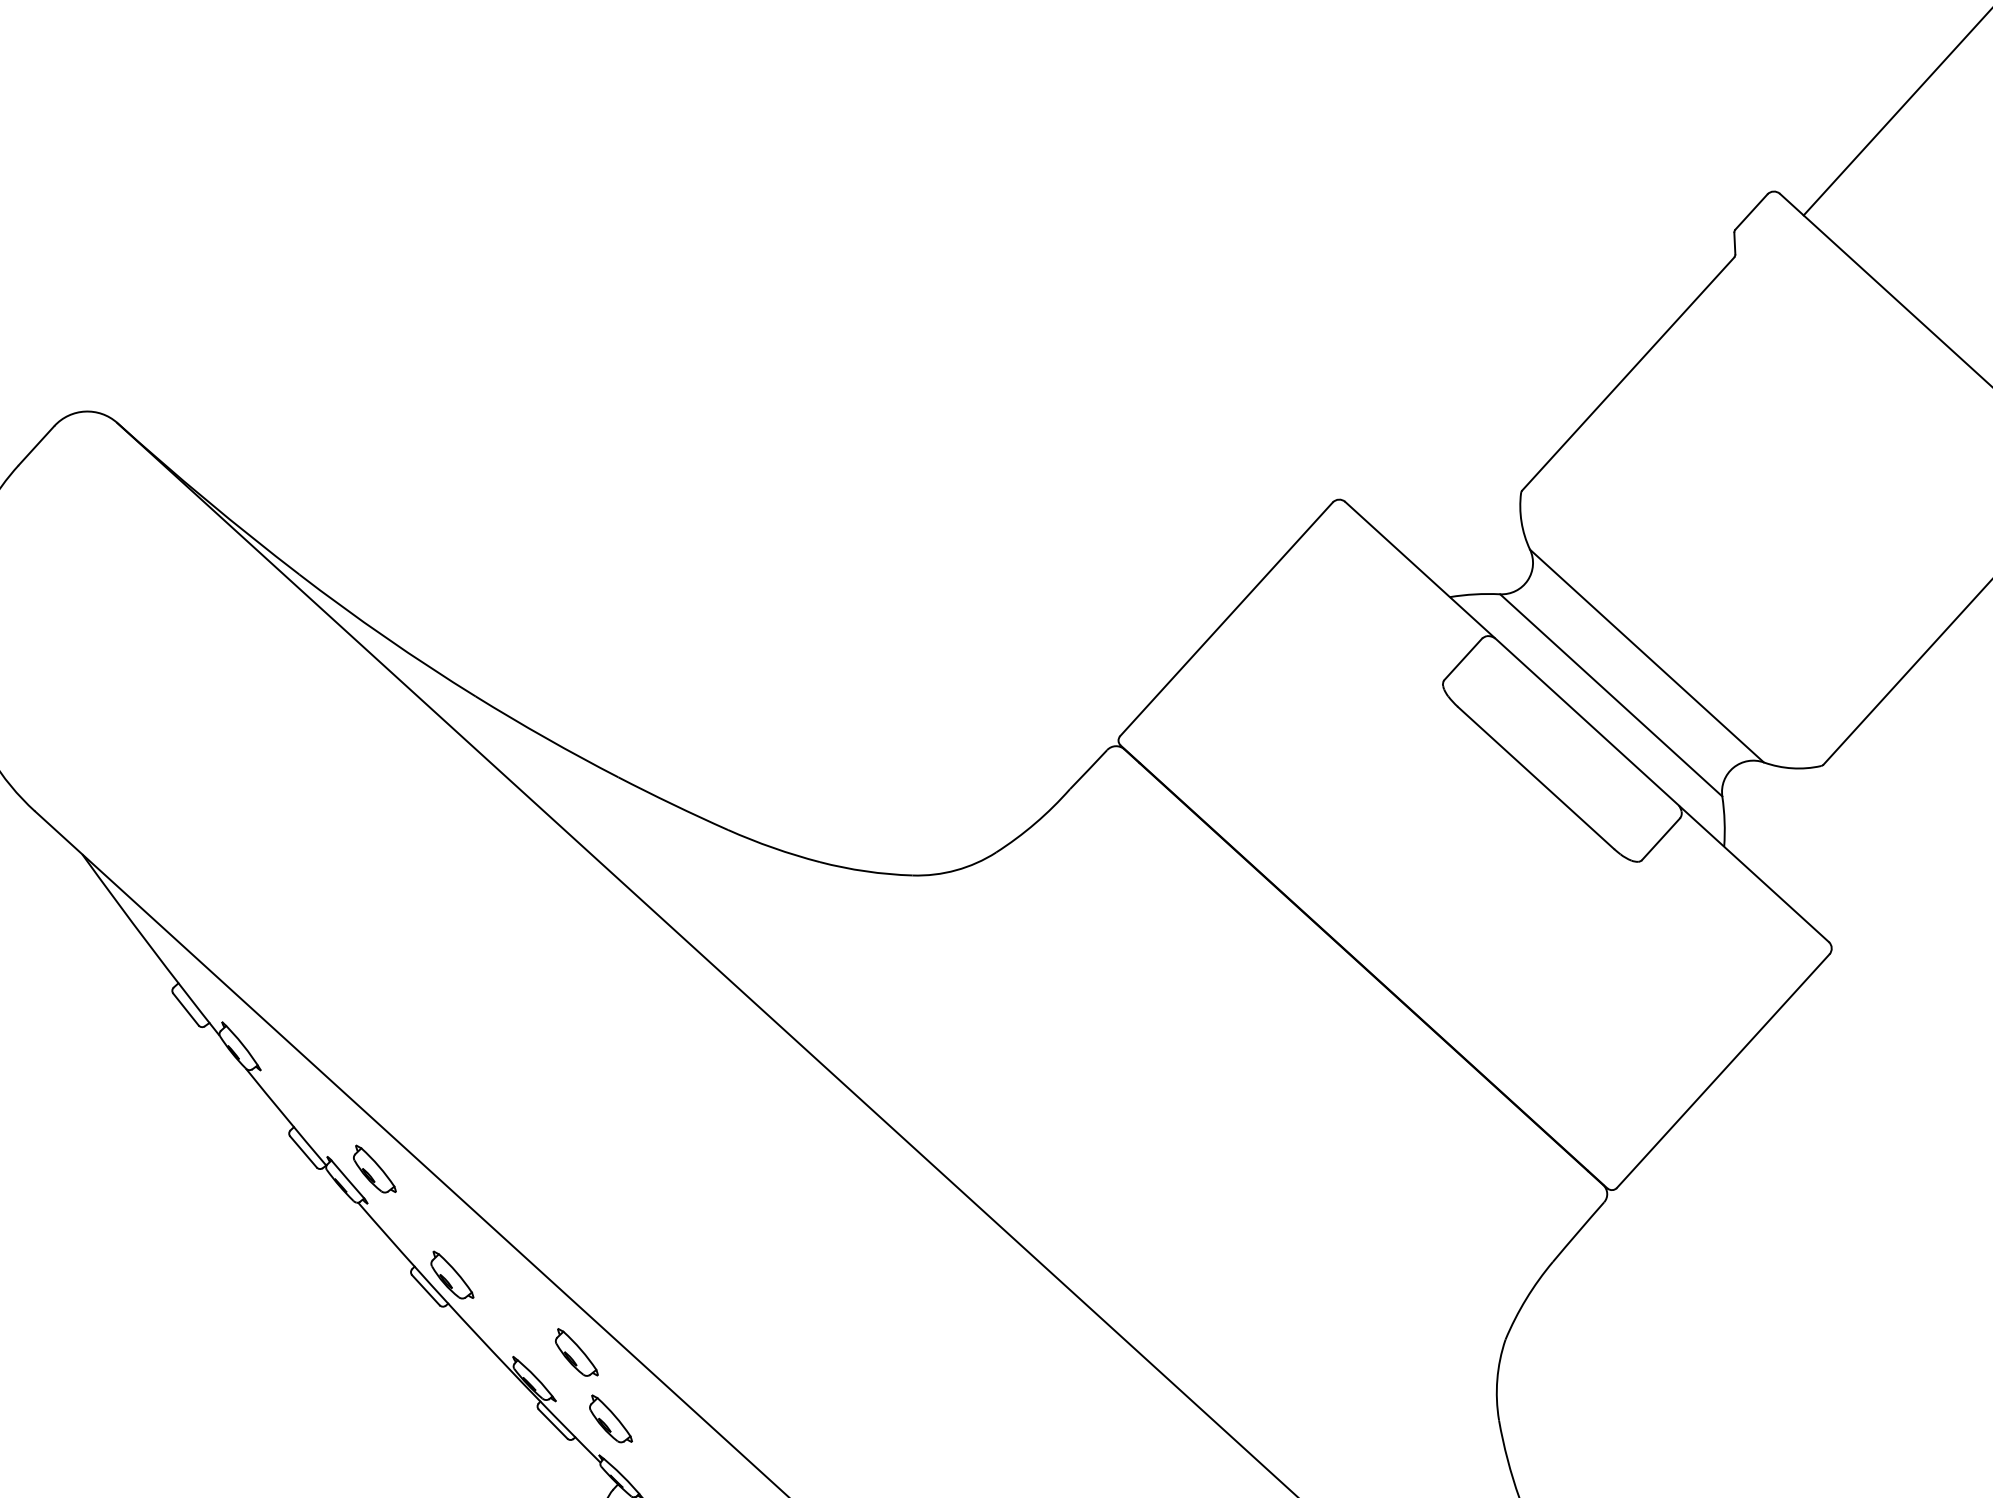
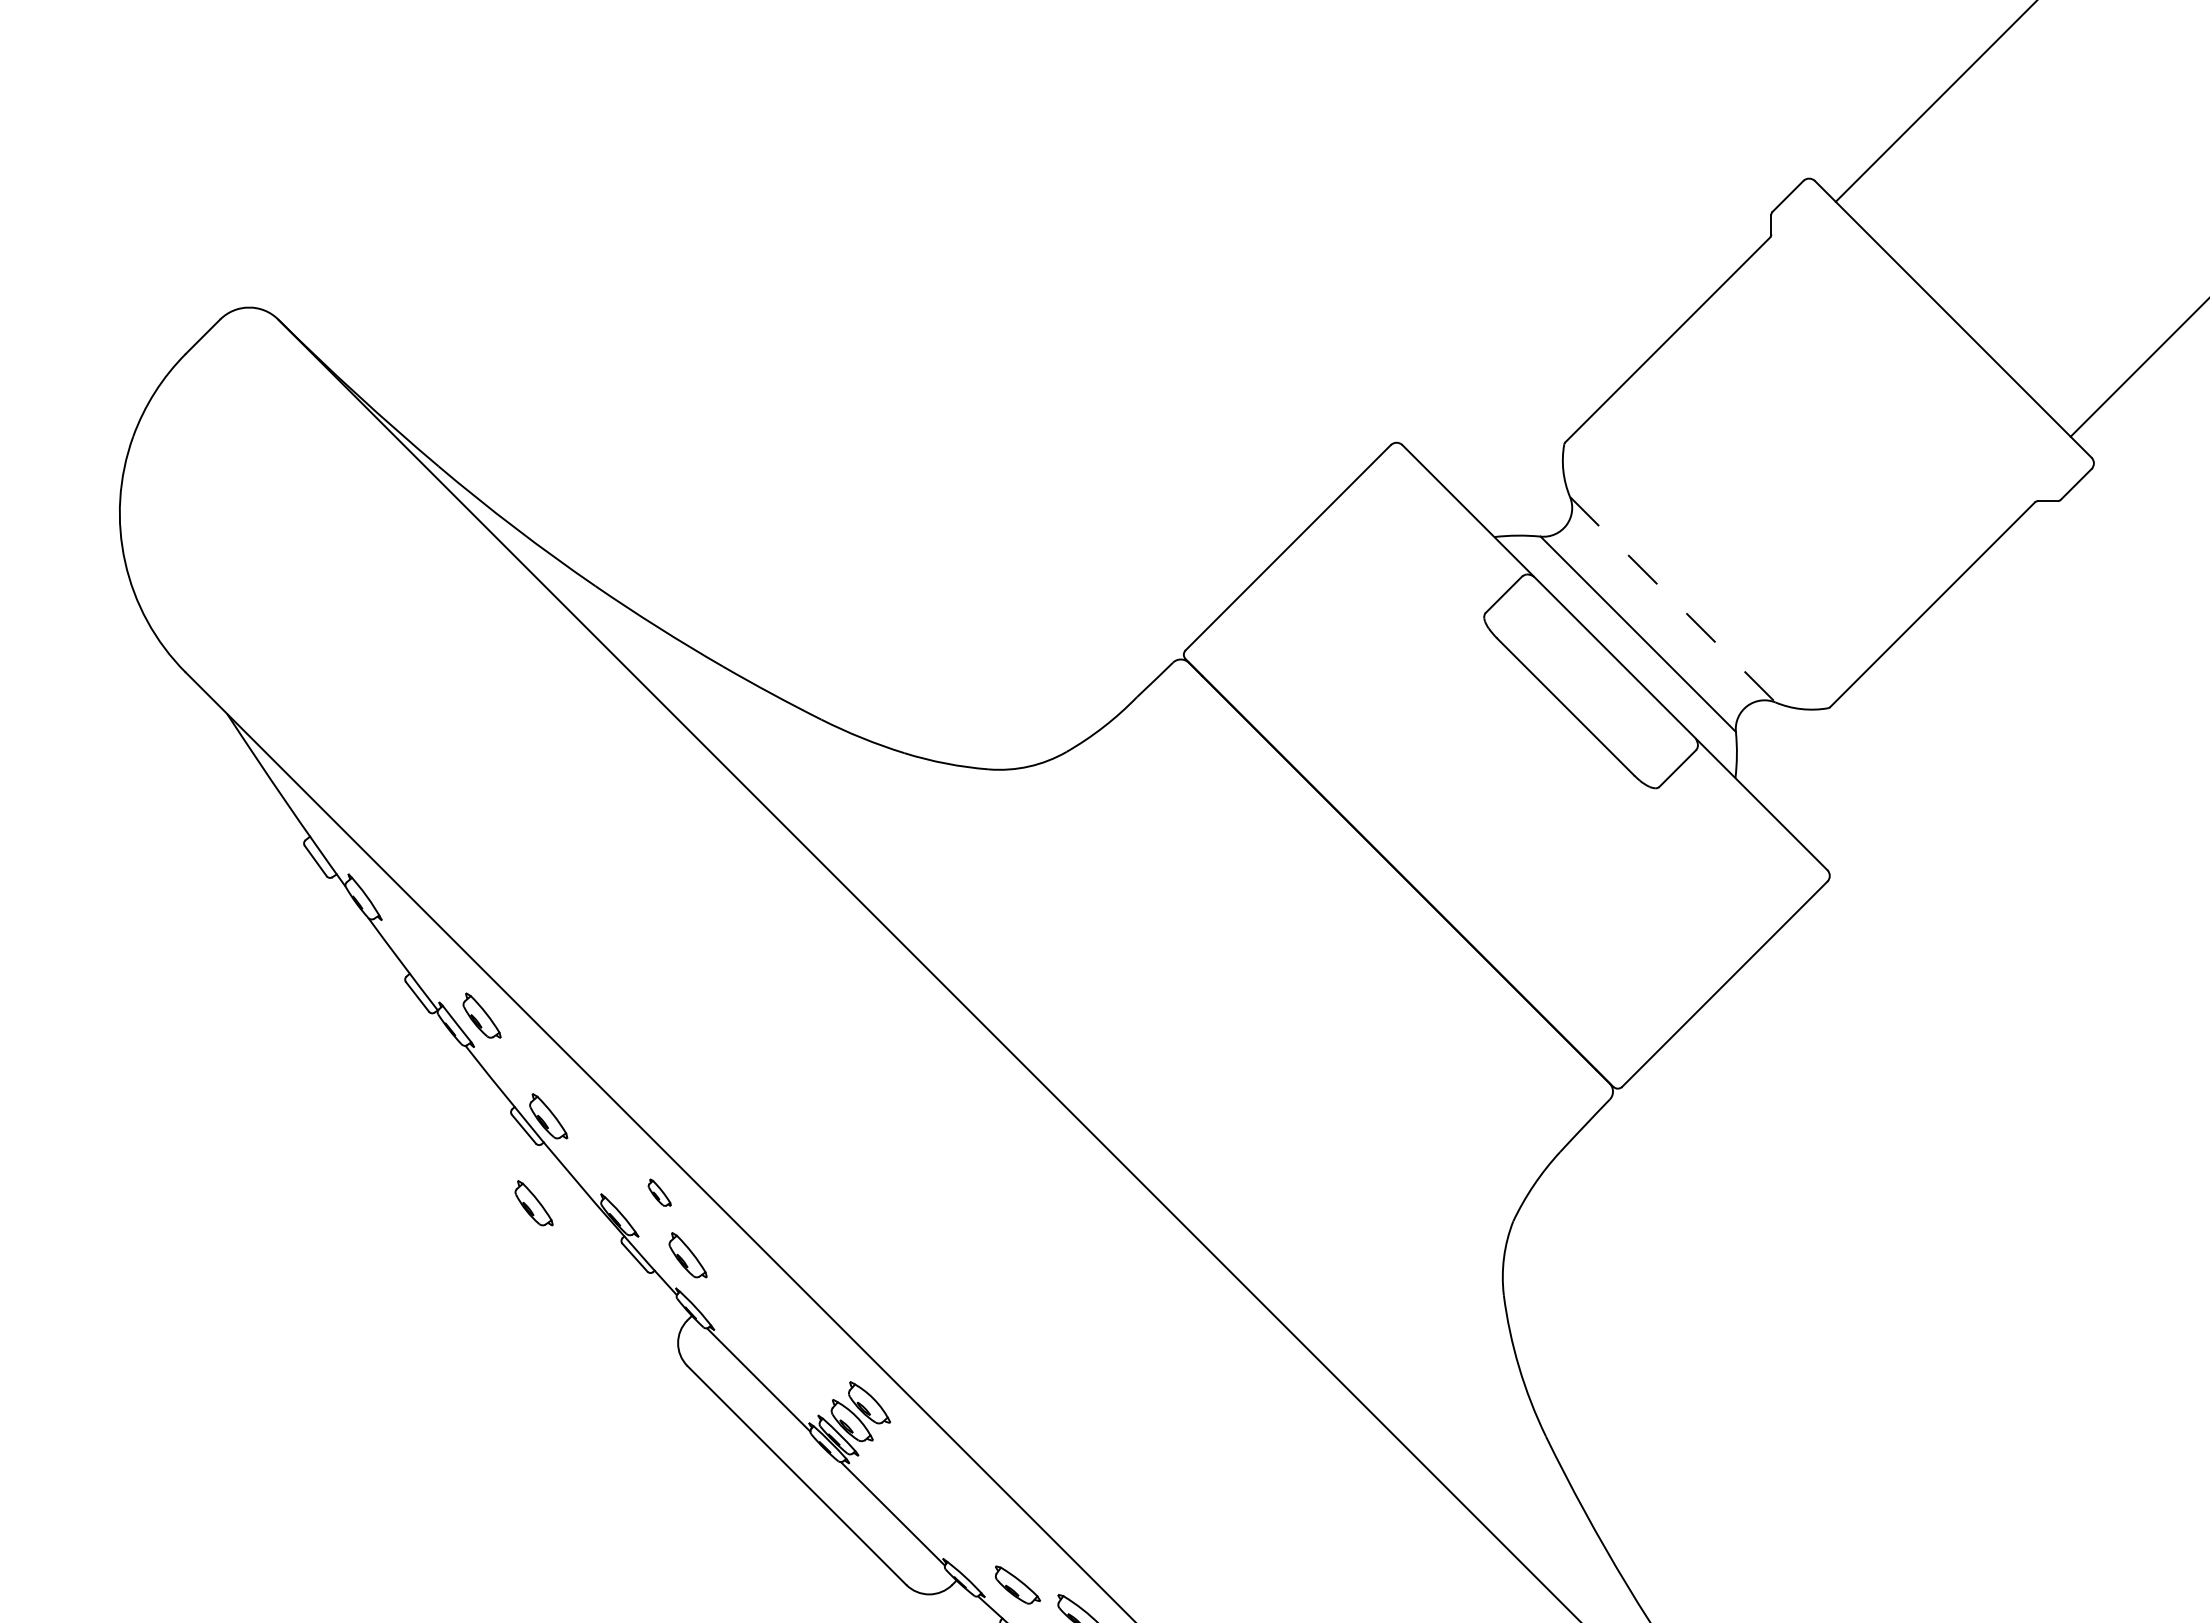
line: (1647, 656) -> (1673, 600), solid -> dashed
part: (576, 1352) -> (659, 1192), size x0.6
part: (440, 1370) -> (533, 1203), added

